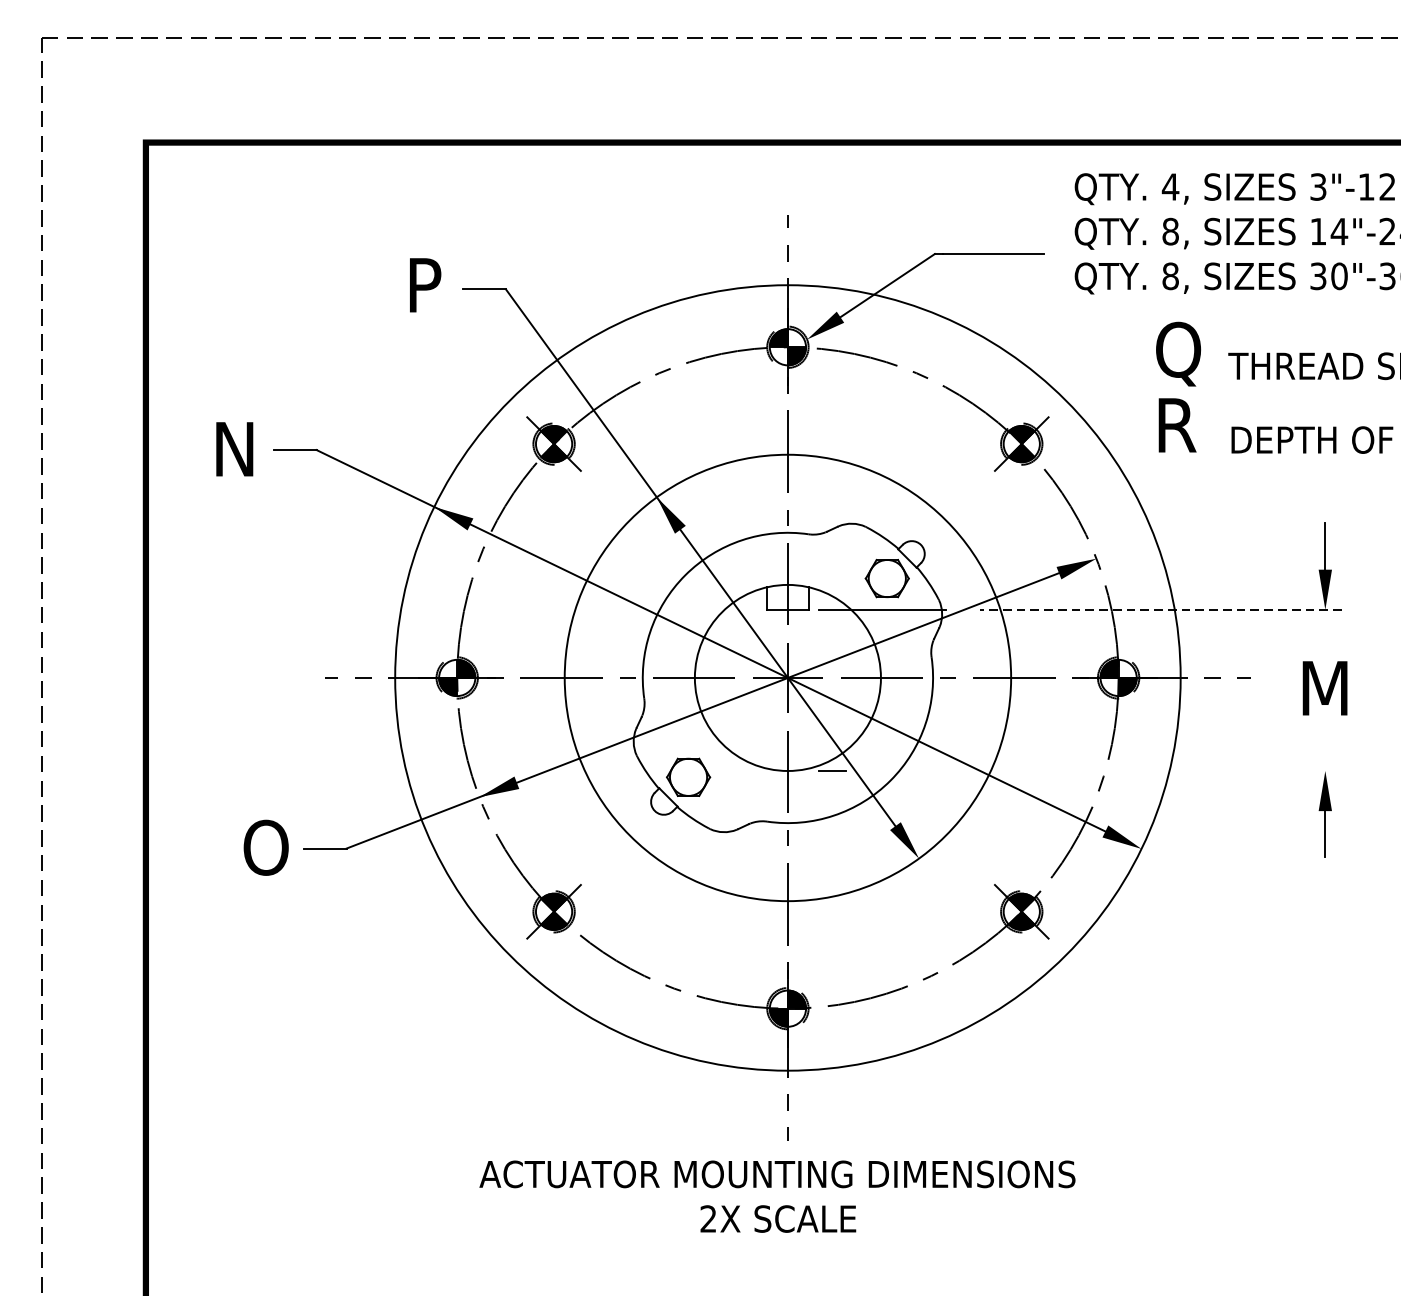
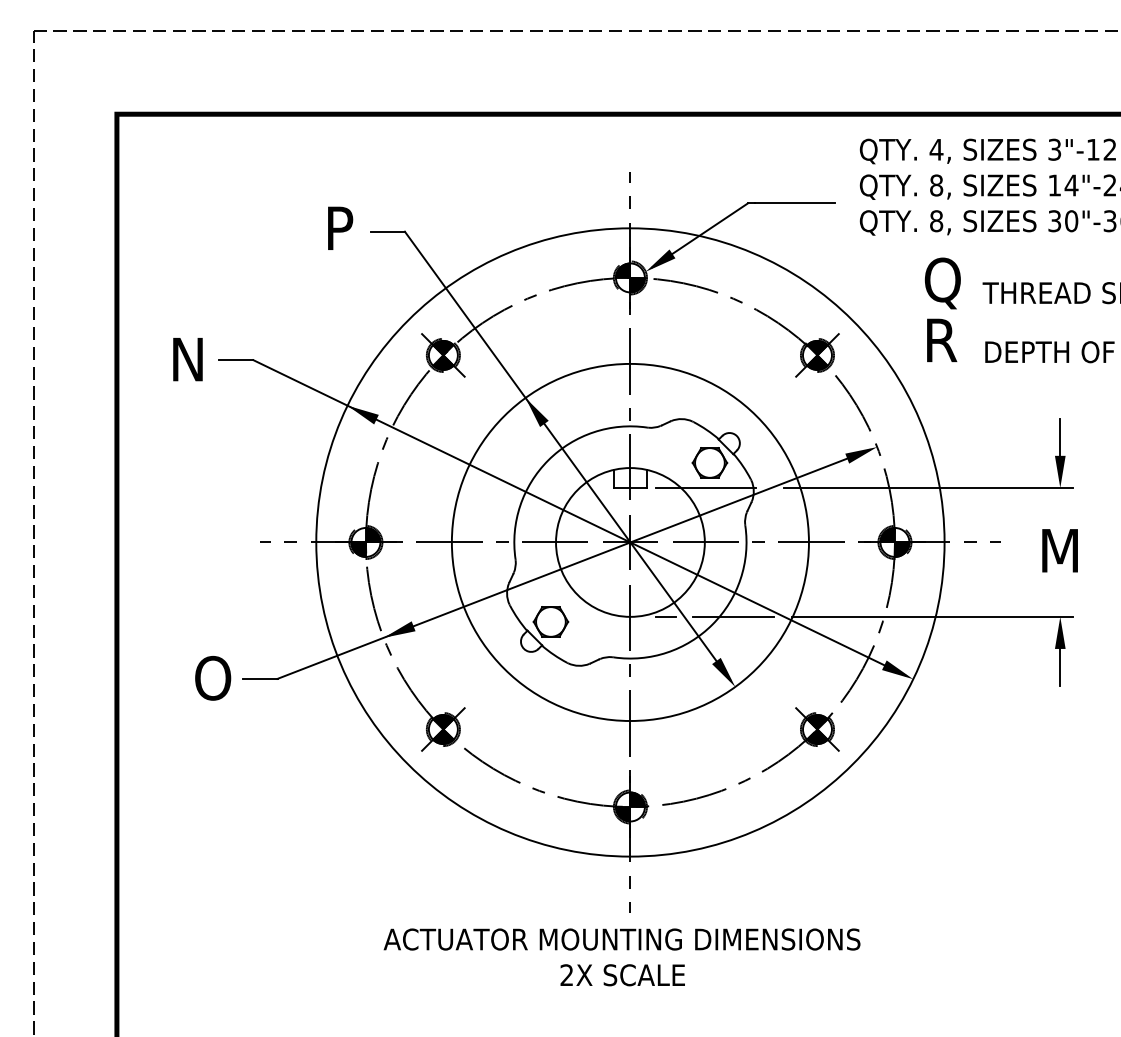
line: (1160, 609) -> (928, 487), dashed -> solid
line: (916, 770) -> (733, 616), added
line: (1165, 770) -> (932, 616), added

